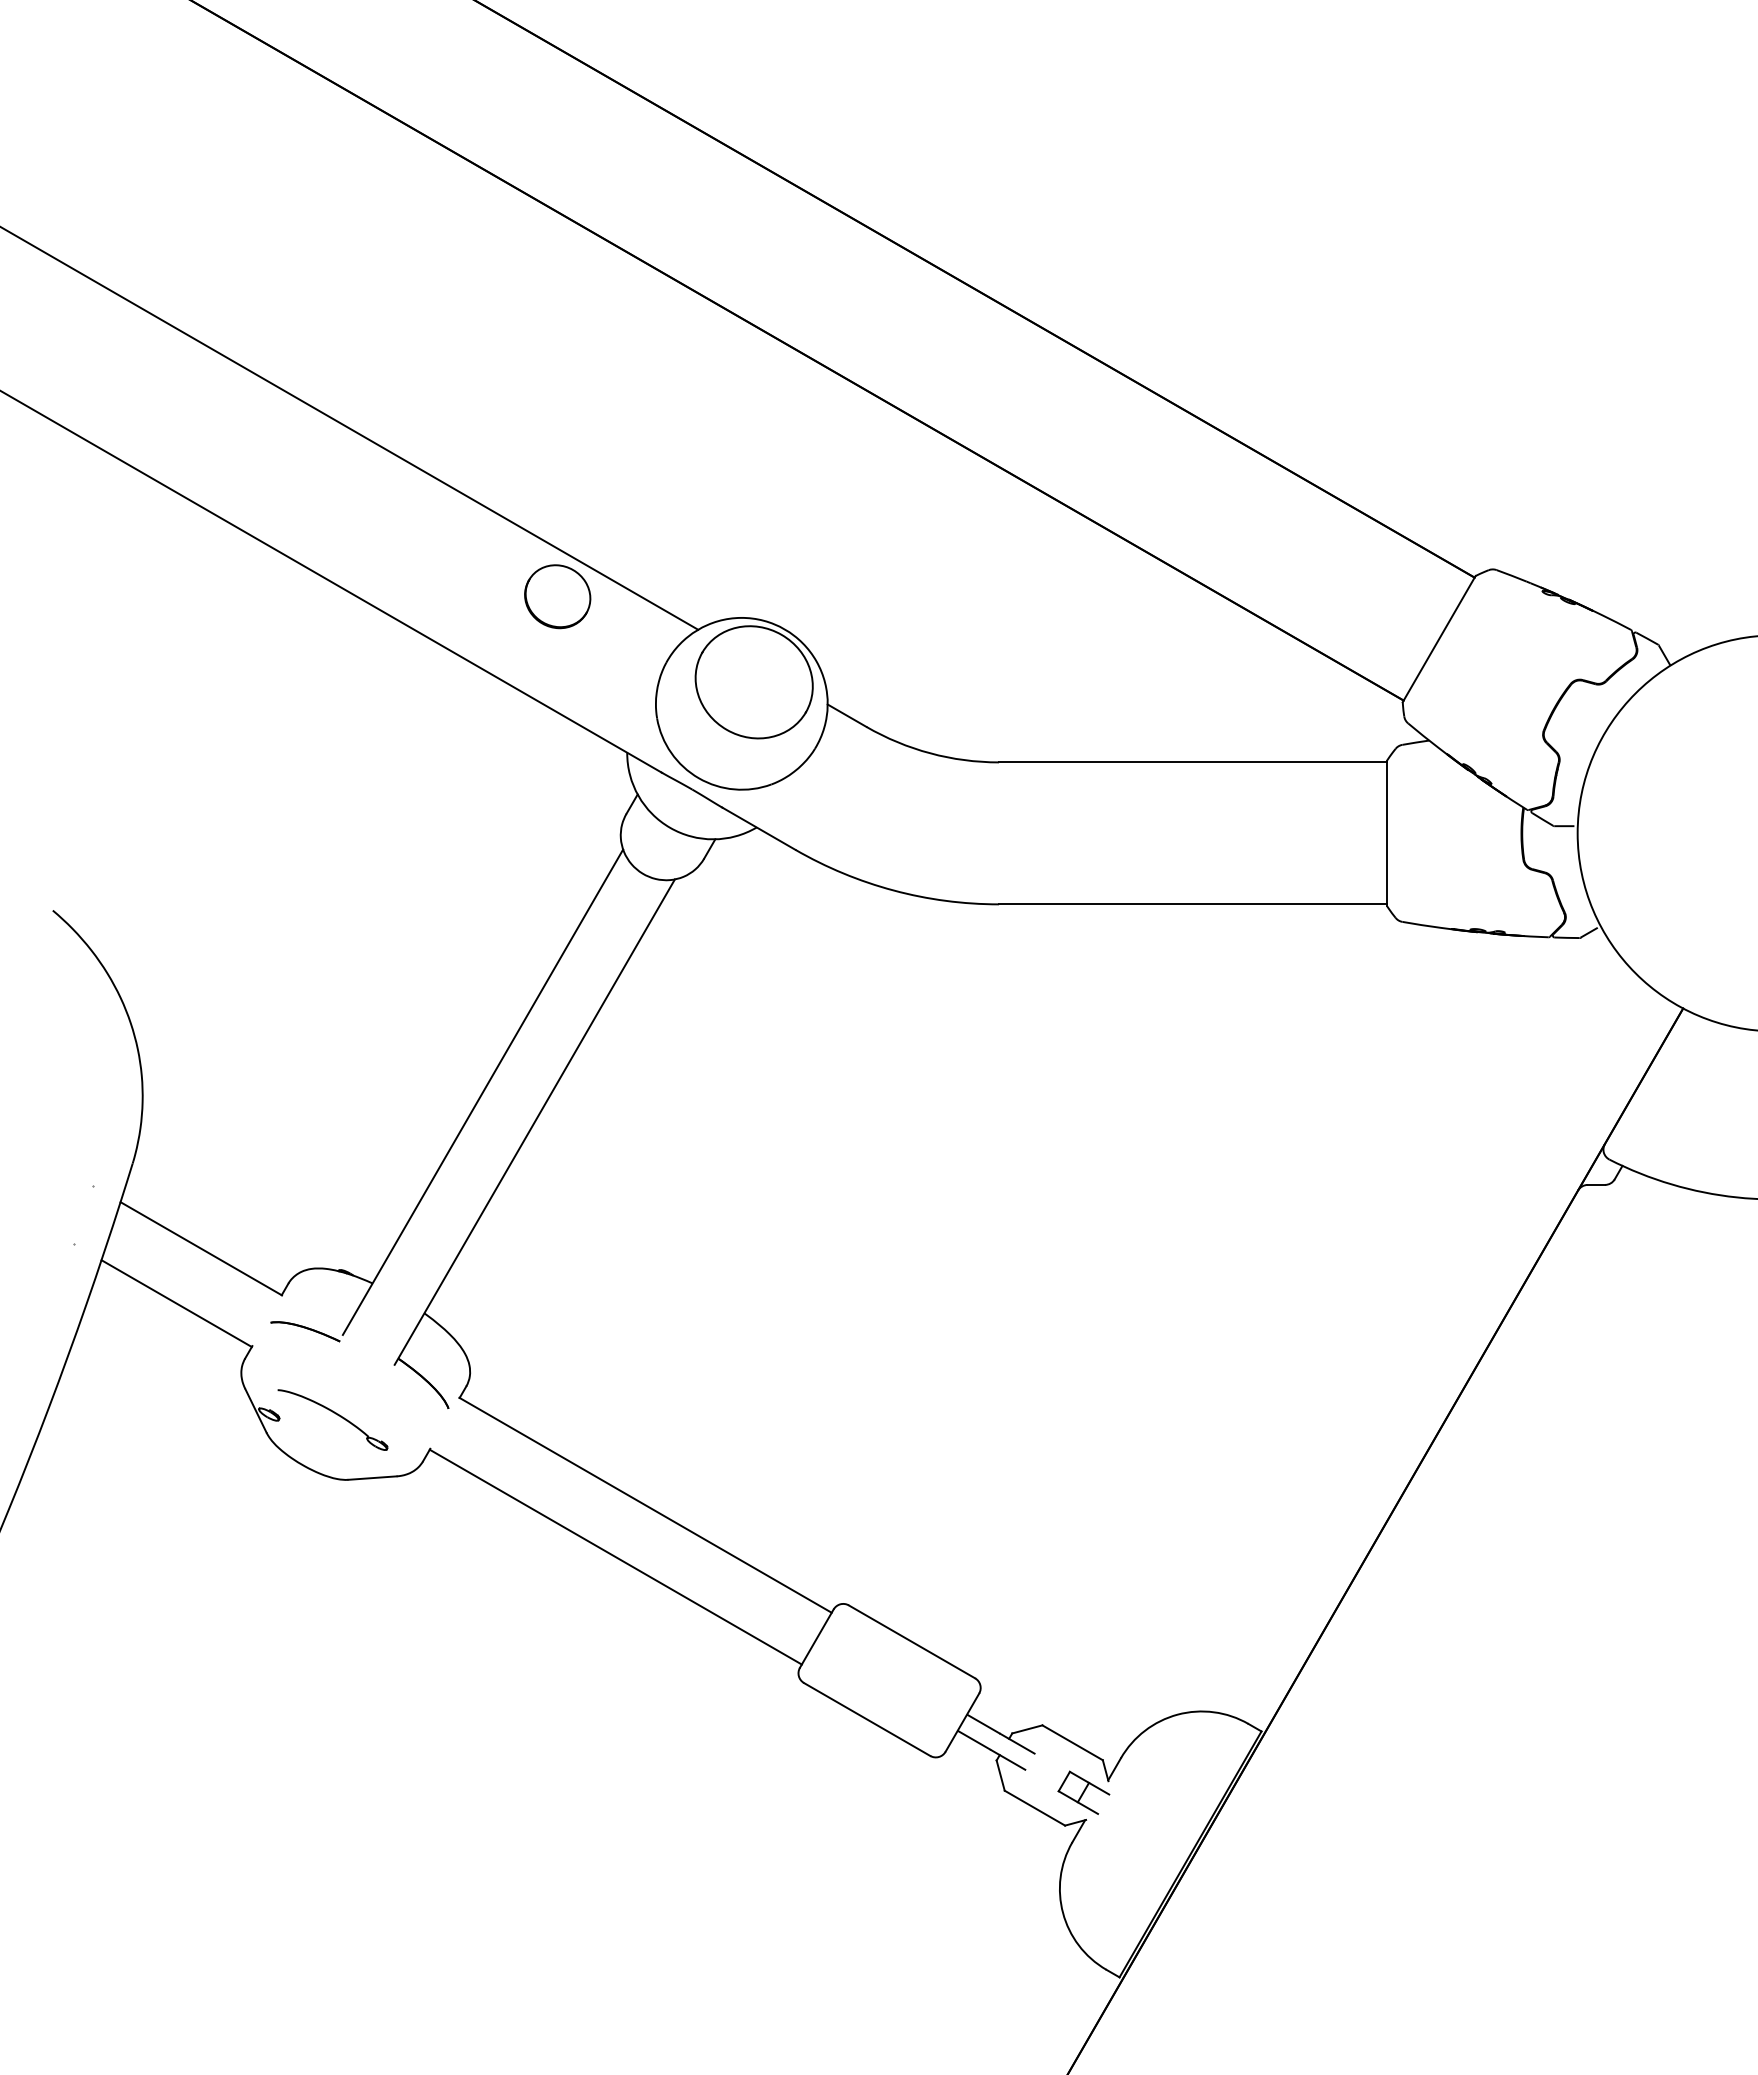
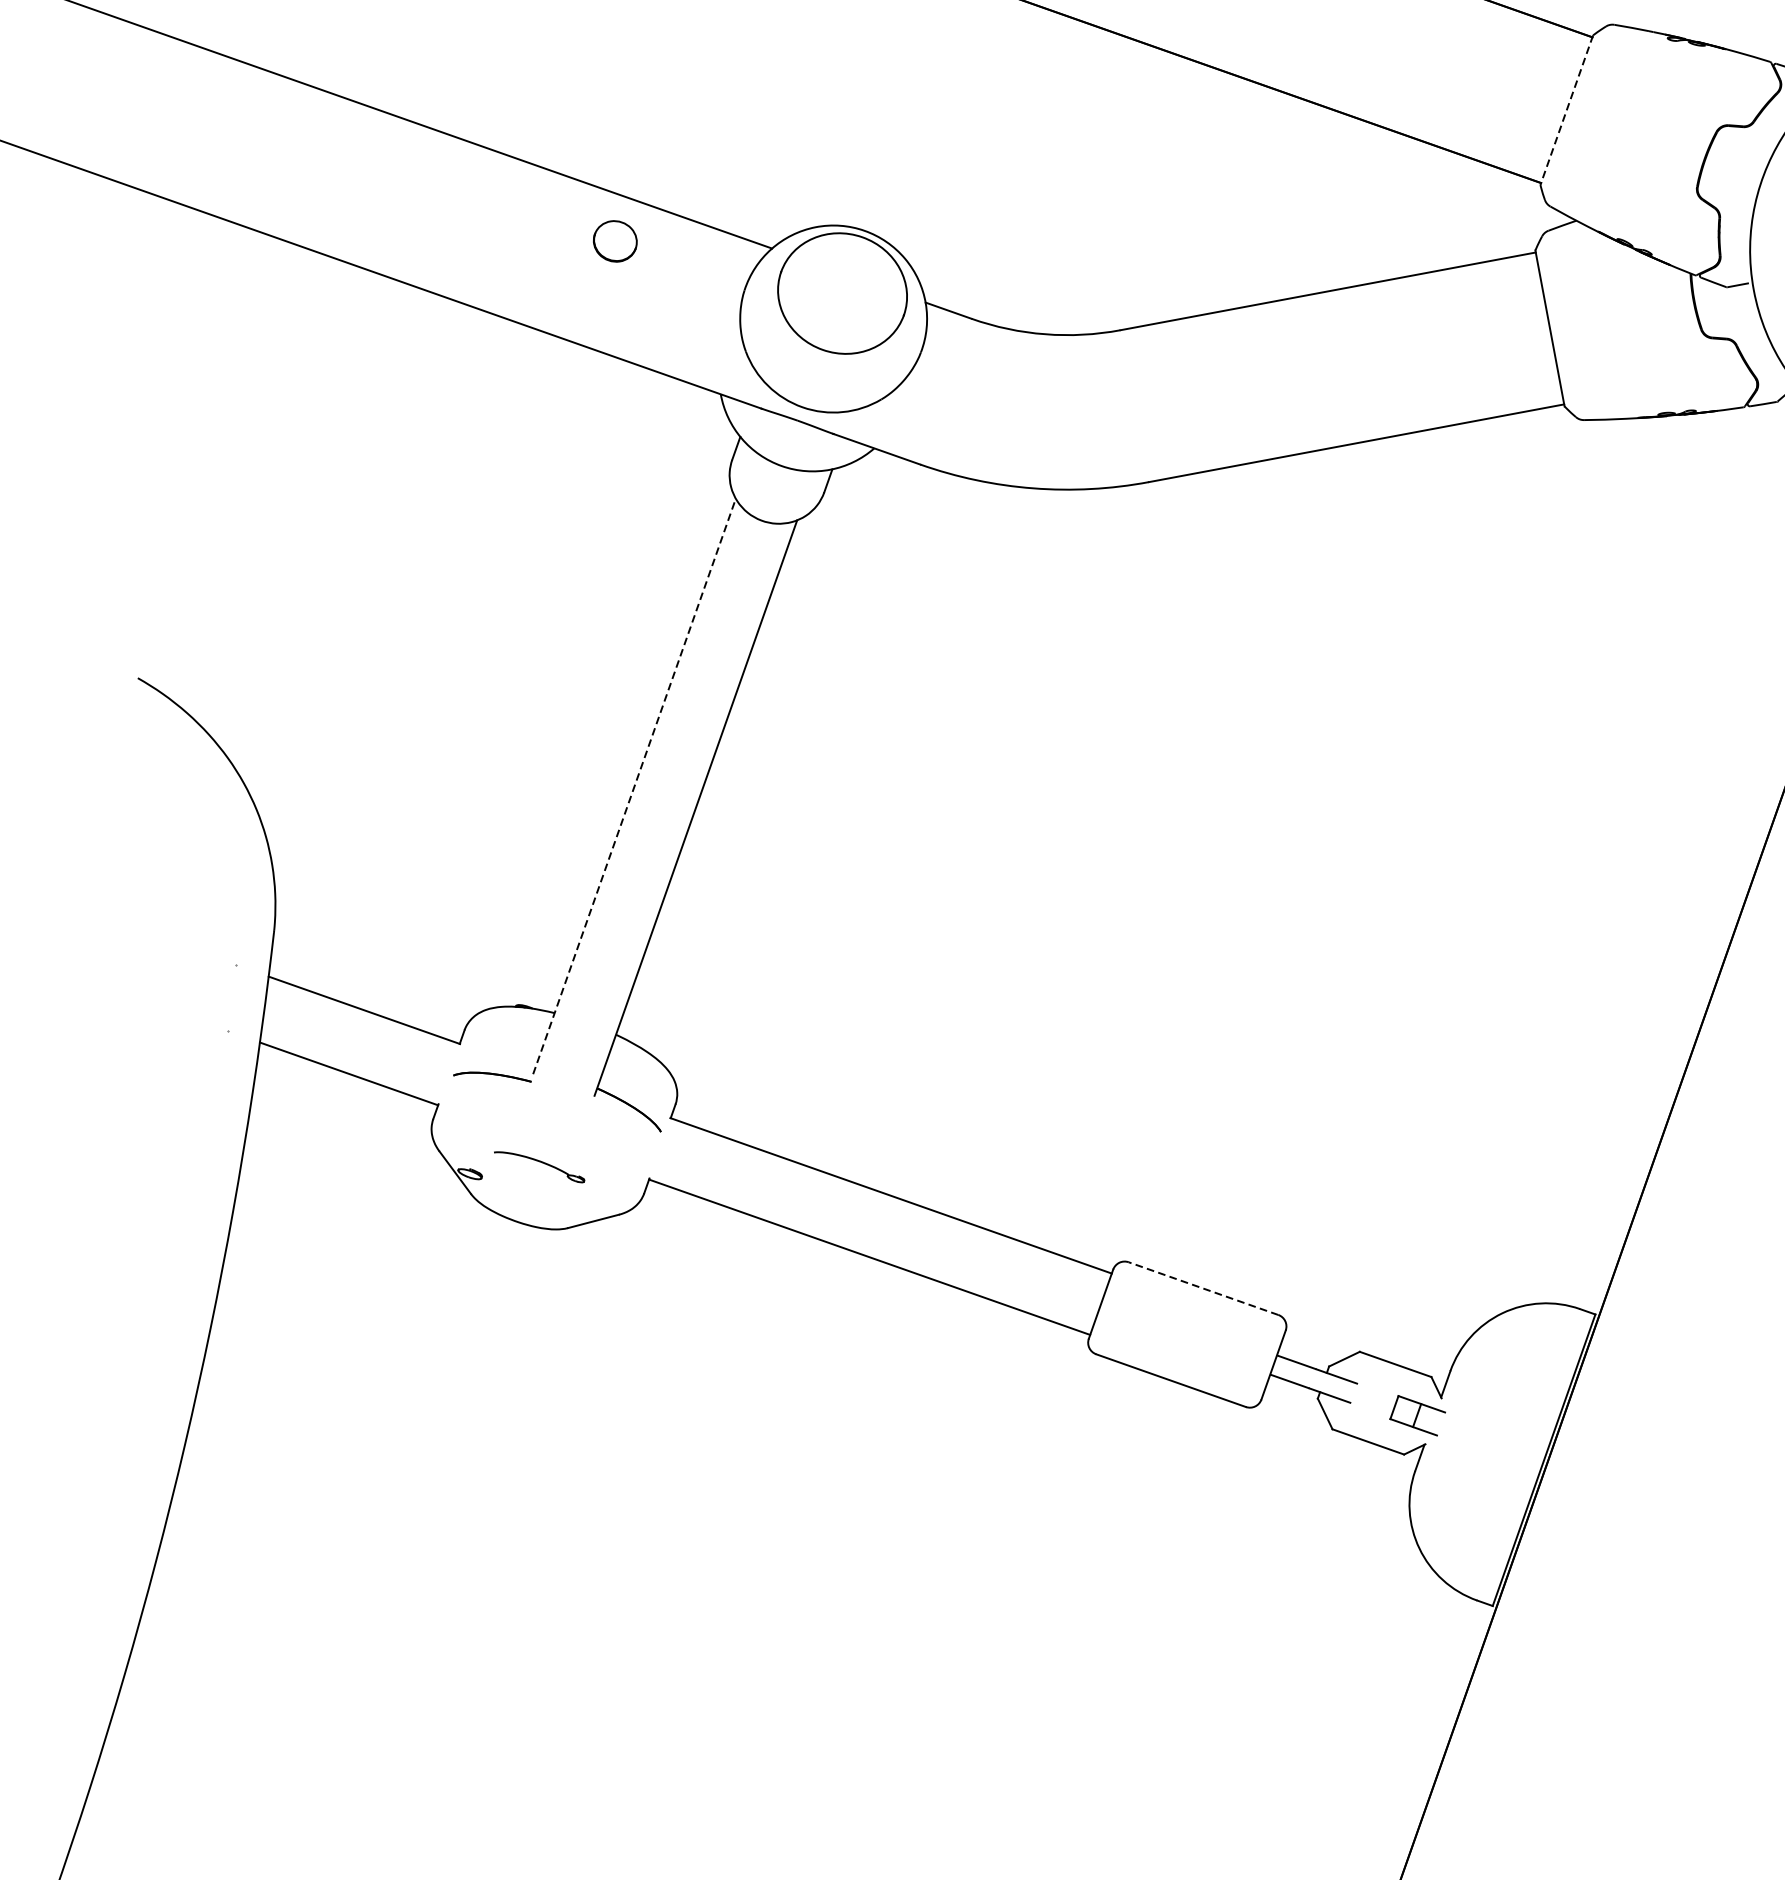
part: (557, 596) -> (614, 241), size x0.6
line: (1439, 639) -> (1567, 110), solid -> dashed
line: (483, 1091) -> (634, 785), solid -> dashed
part: (332, 1419) -> (538, 1166), size x0.7
line: (912, 1641) -> (1203, 1288), solid -> dashed

